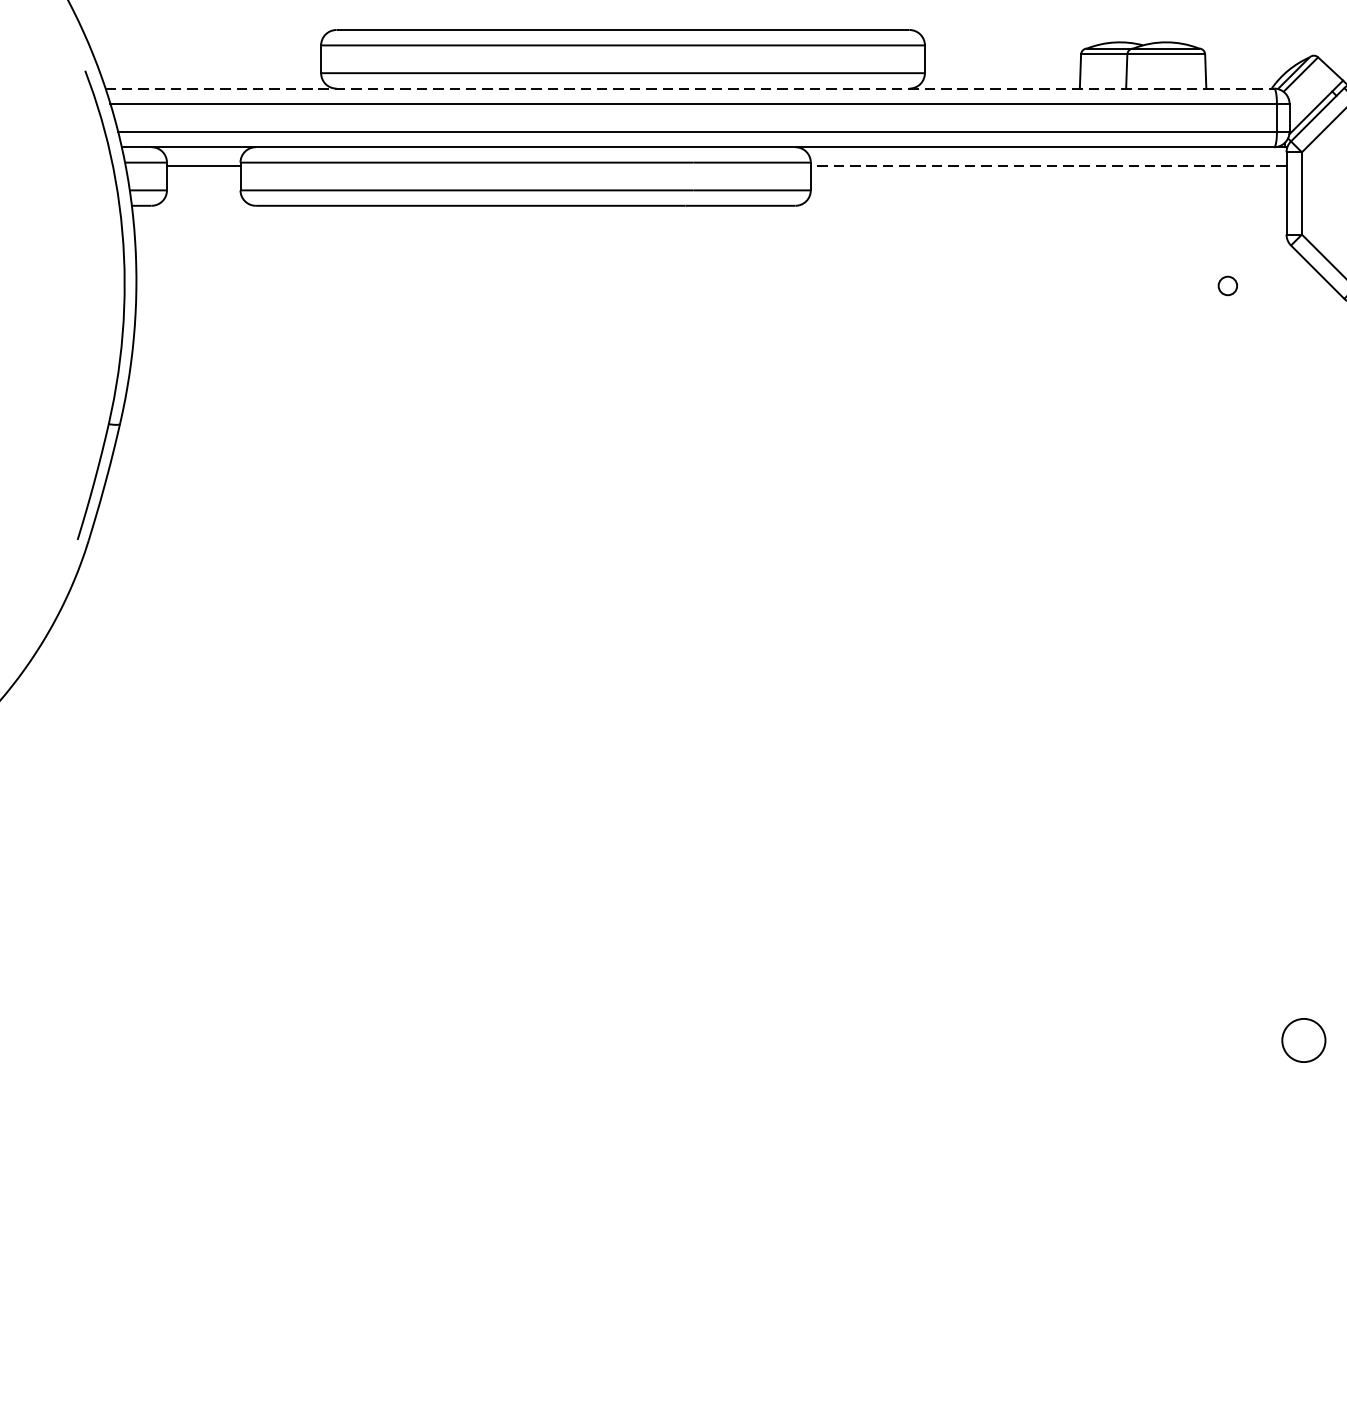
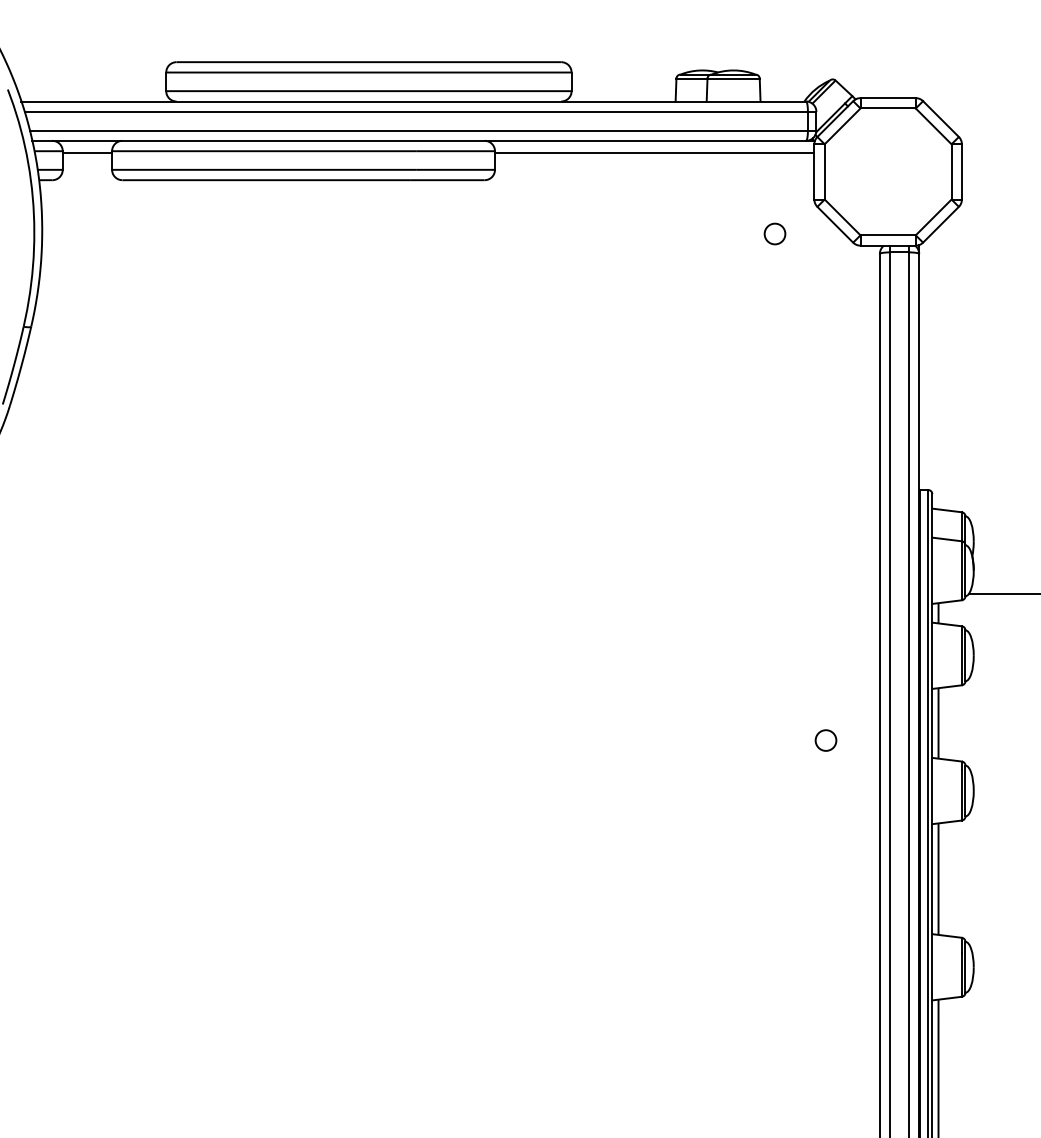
line: (690, 88) -> (414, 101), dashed -> solid
line: (1048, 166) -> (654, 153), dashed -> solid
circle: (1227, 285) -> (774, 233), size x1.67
circle: (1303, 1040) -> (825, 740), size x0.71

